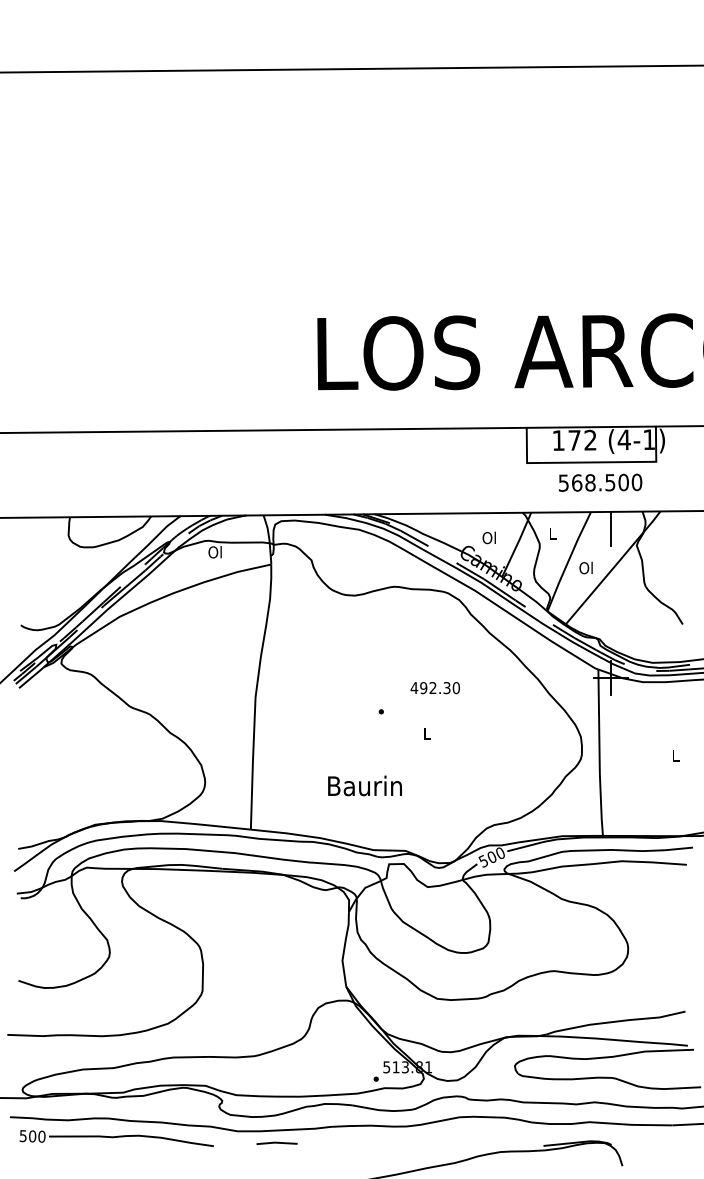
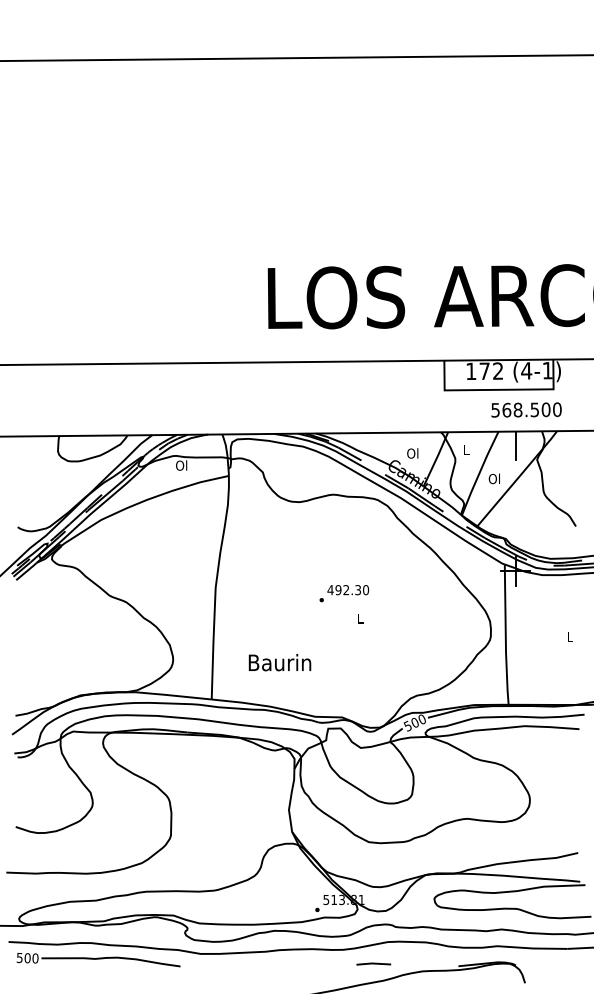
text: (600, 482) -> (526, 409), moved
text: (435, 688) -> (348, 590), moved
text: (364, 785) -> (279, 662), moved
line: (276, 1142) -> (373, 963), moved

